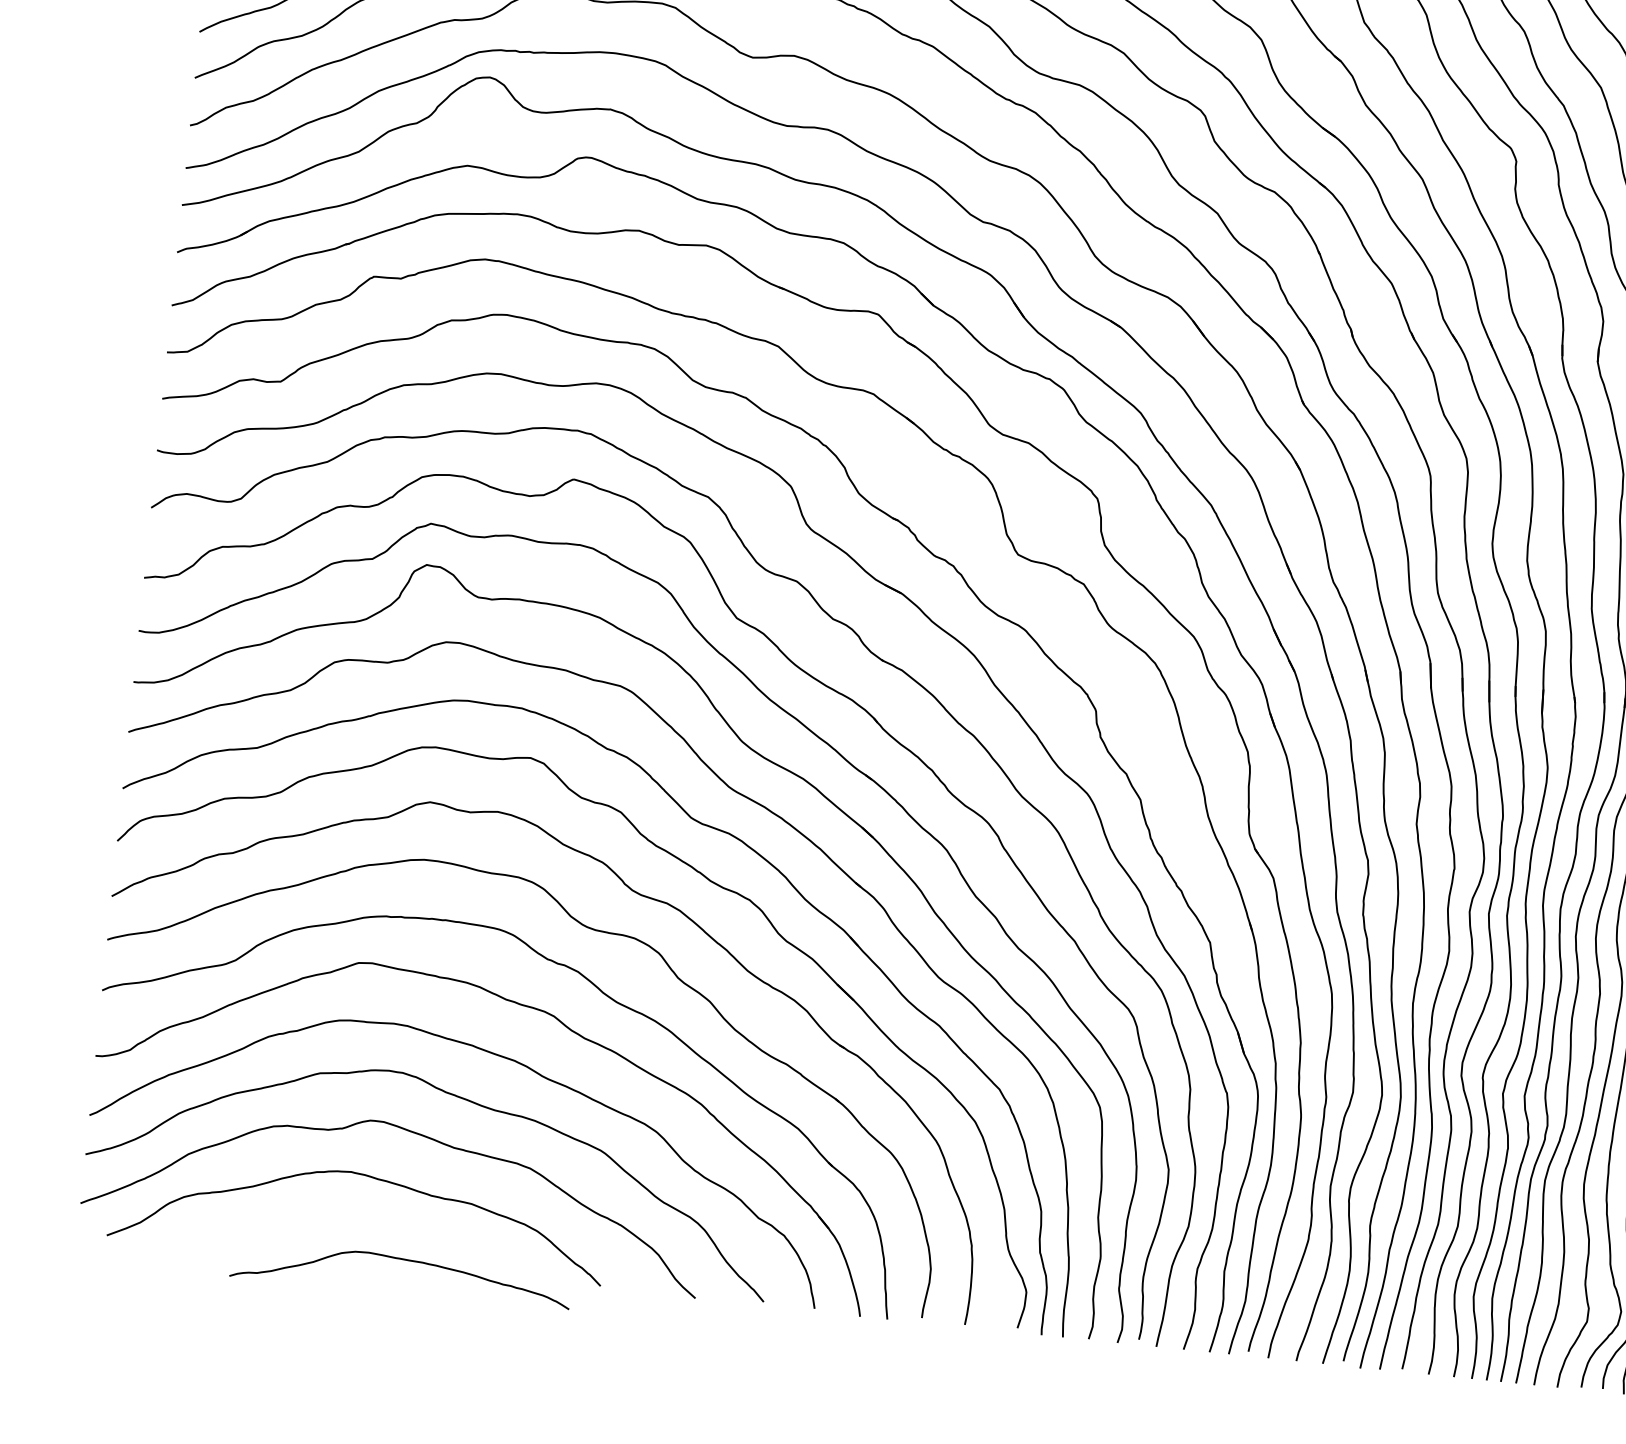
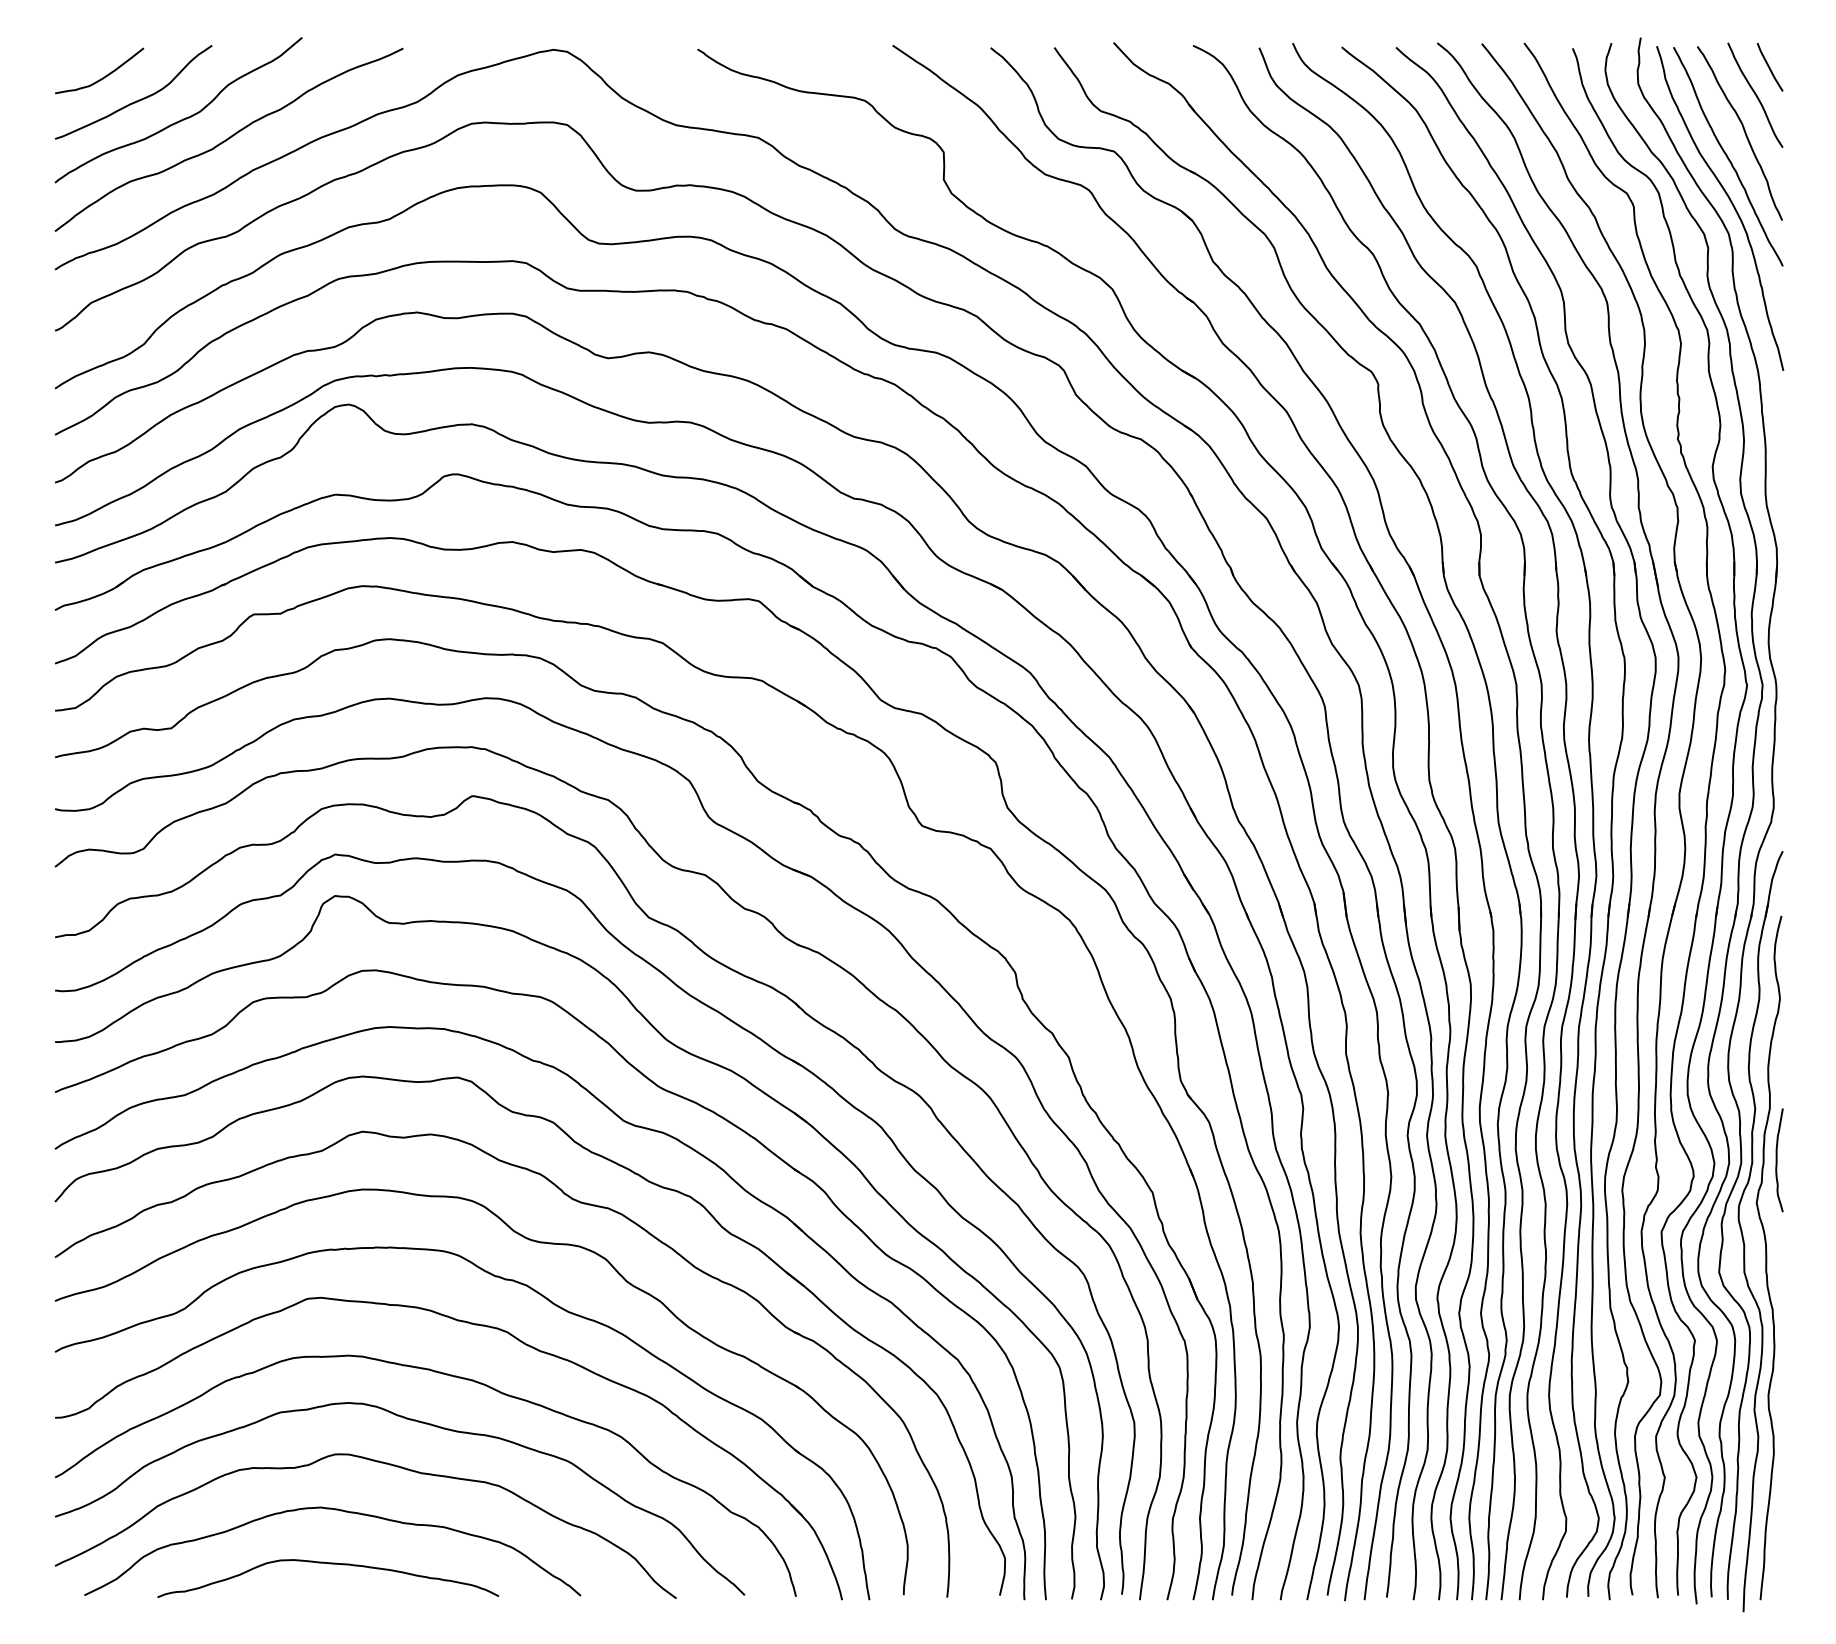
curve: (403, 1260) -> (329, 1564), moved

